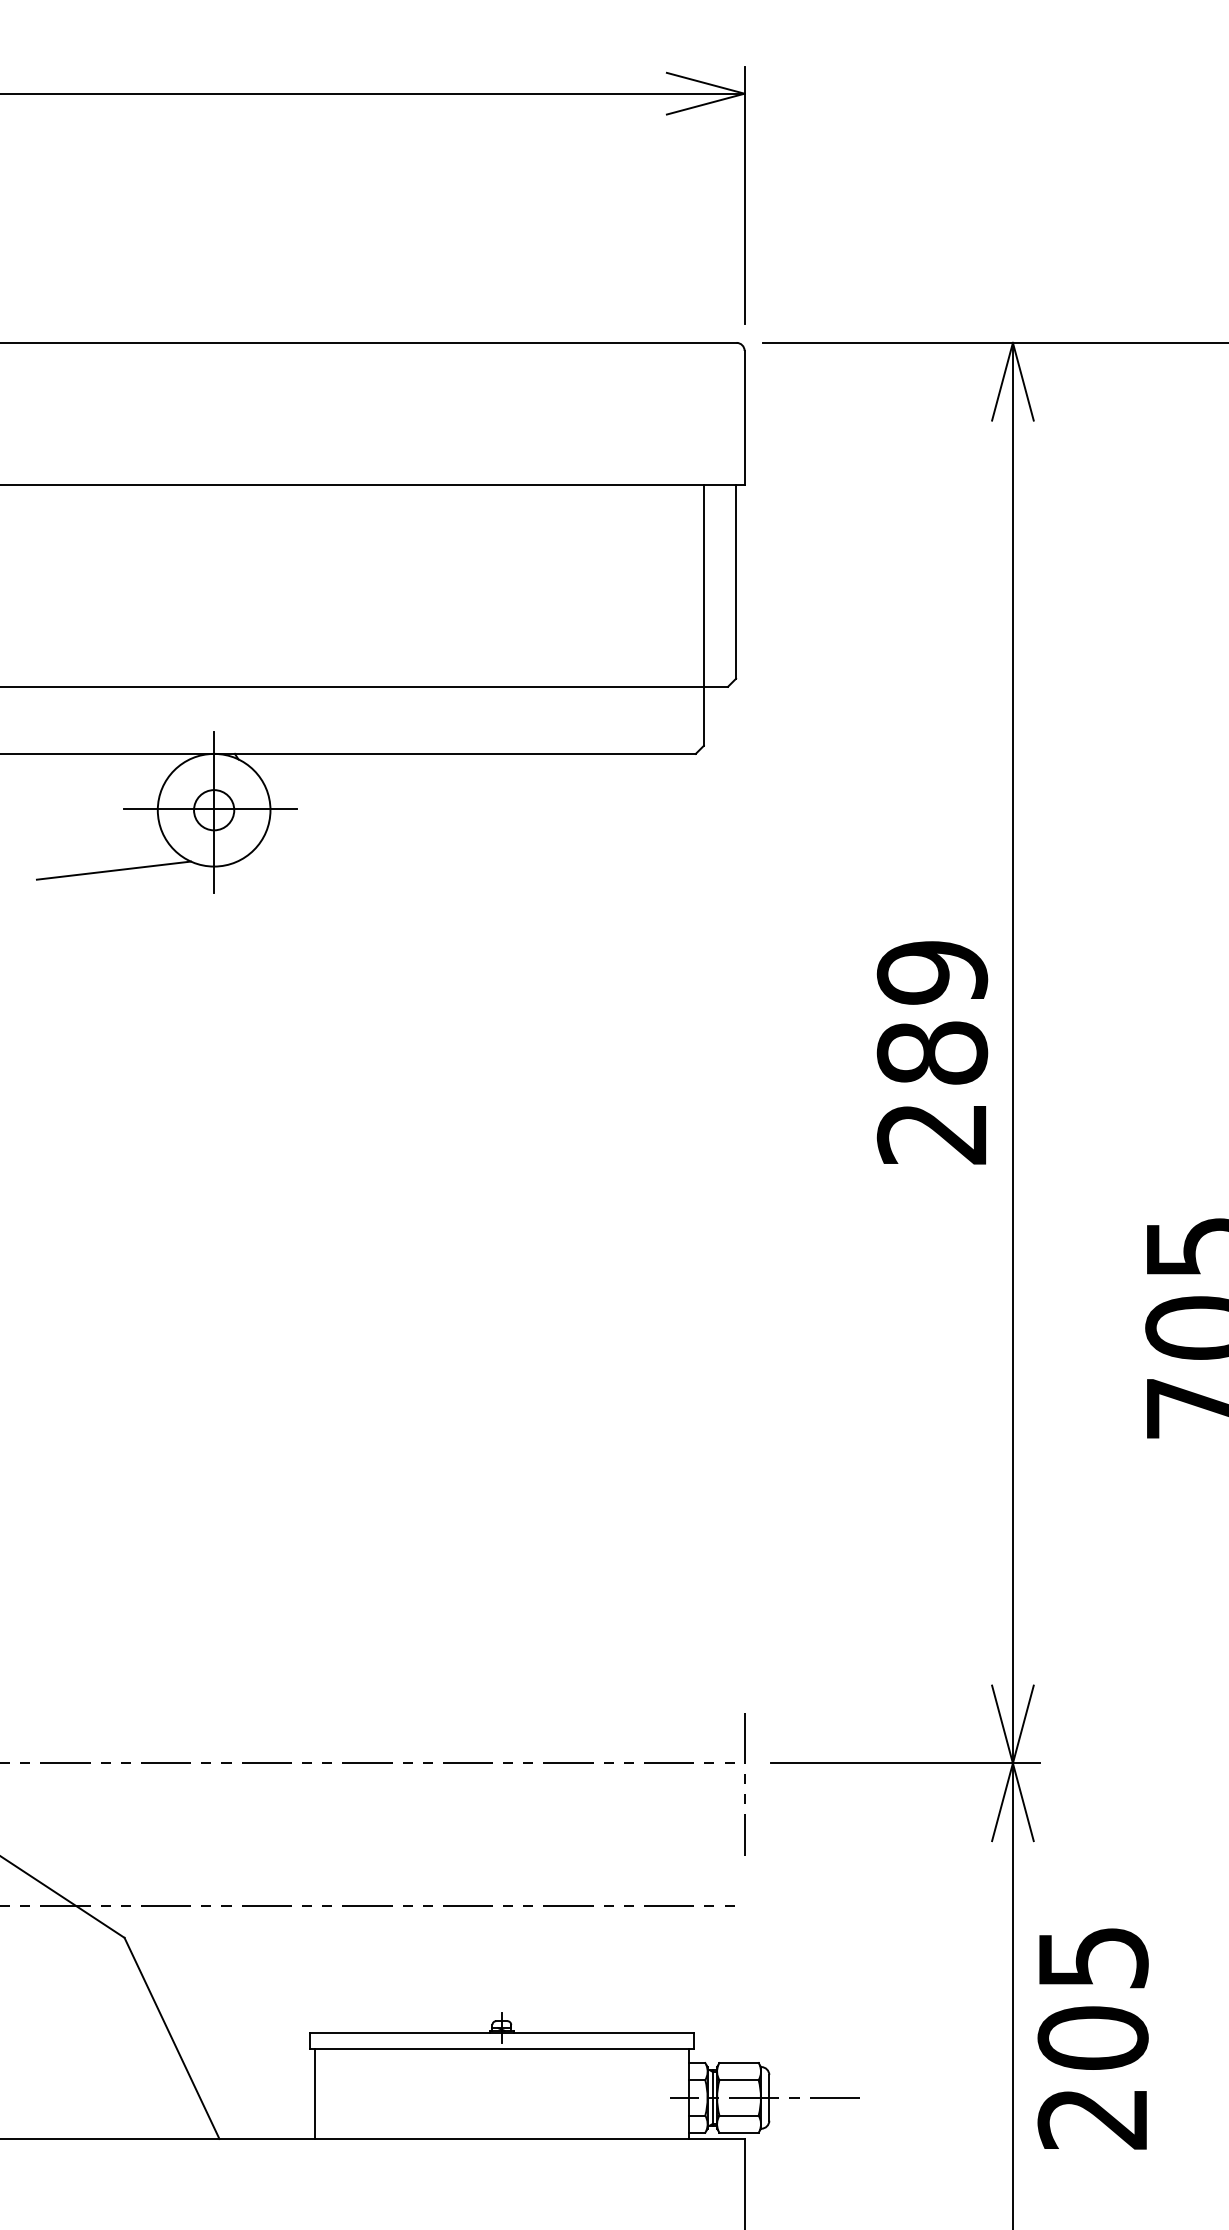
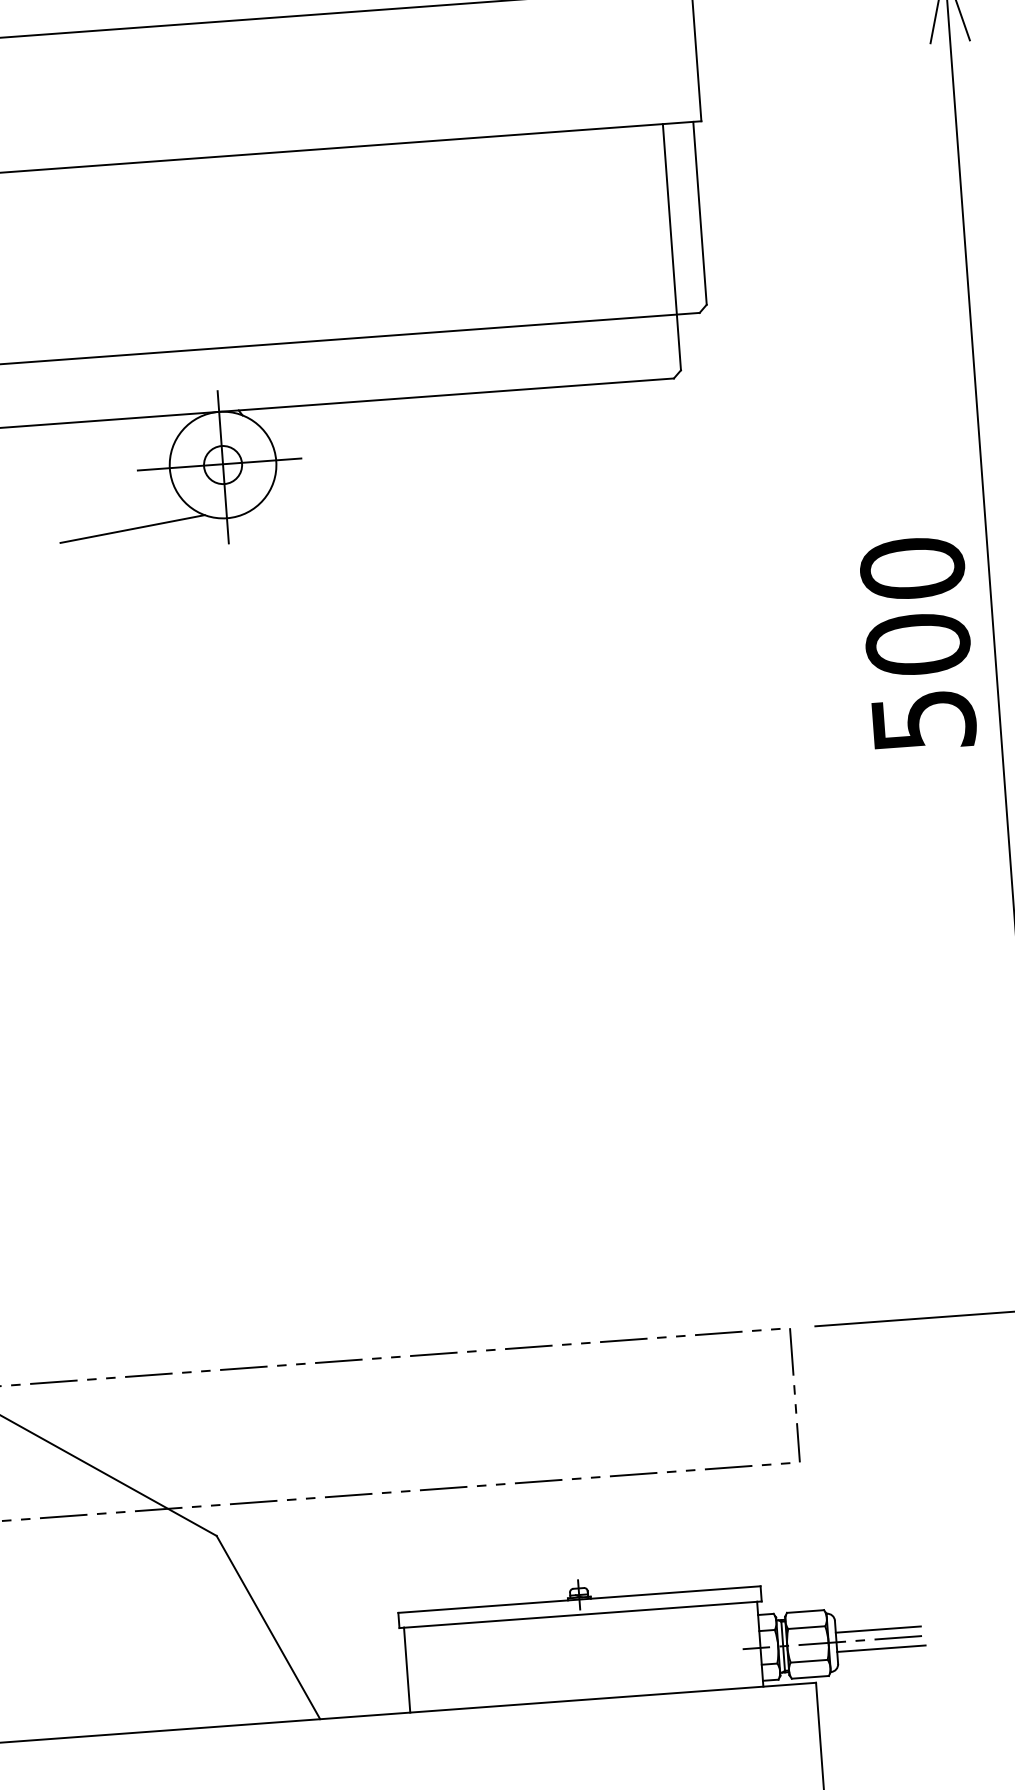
text: (932, 1052) -> (918, 643), 289 -> 500
line: (744, 1783) -> (794, 1394), moved
line: (814, 2087) -> (878, 1629), added
line: (815, 2108) -> (880, 1649), added

